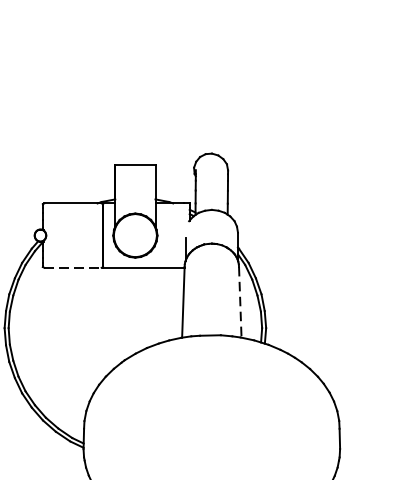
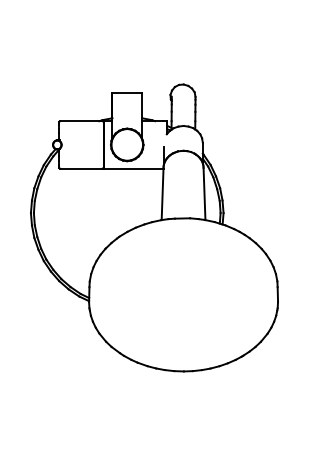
line: (73, 267) -> (81, 168), dashed -> solid
line: (240, 302) -> (204, 194), dashed -> solid

